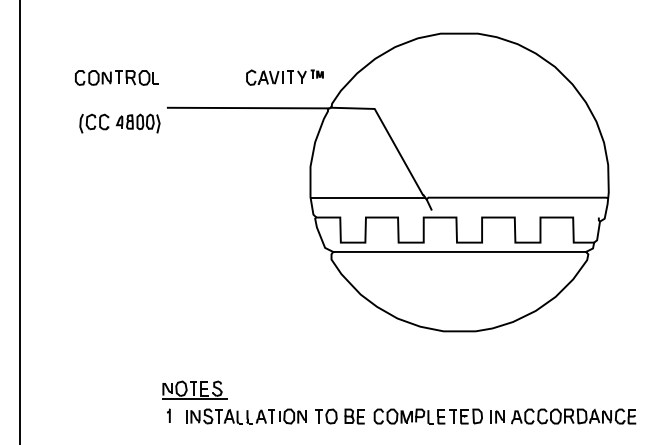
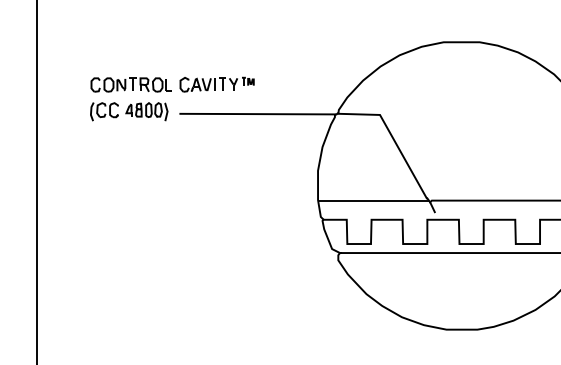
part: (284, 77) -> (216, 84), moved
part: (119, 123) -> (128, 111), moved

